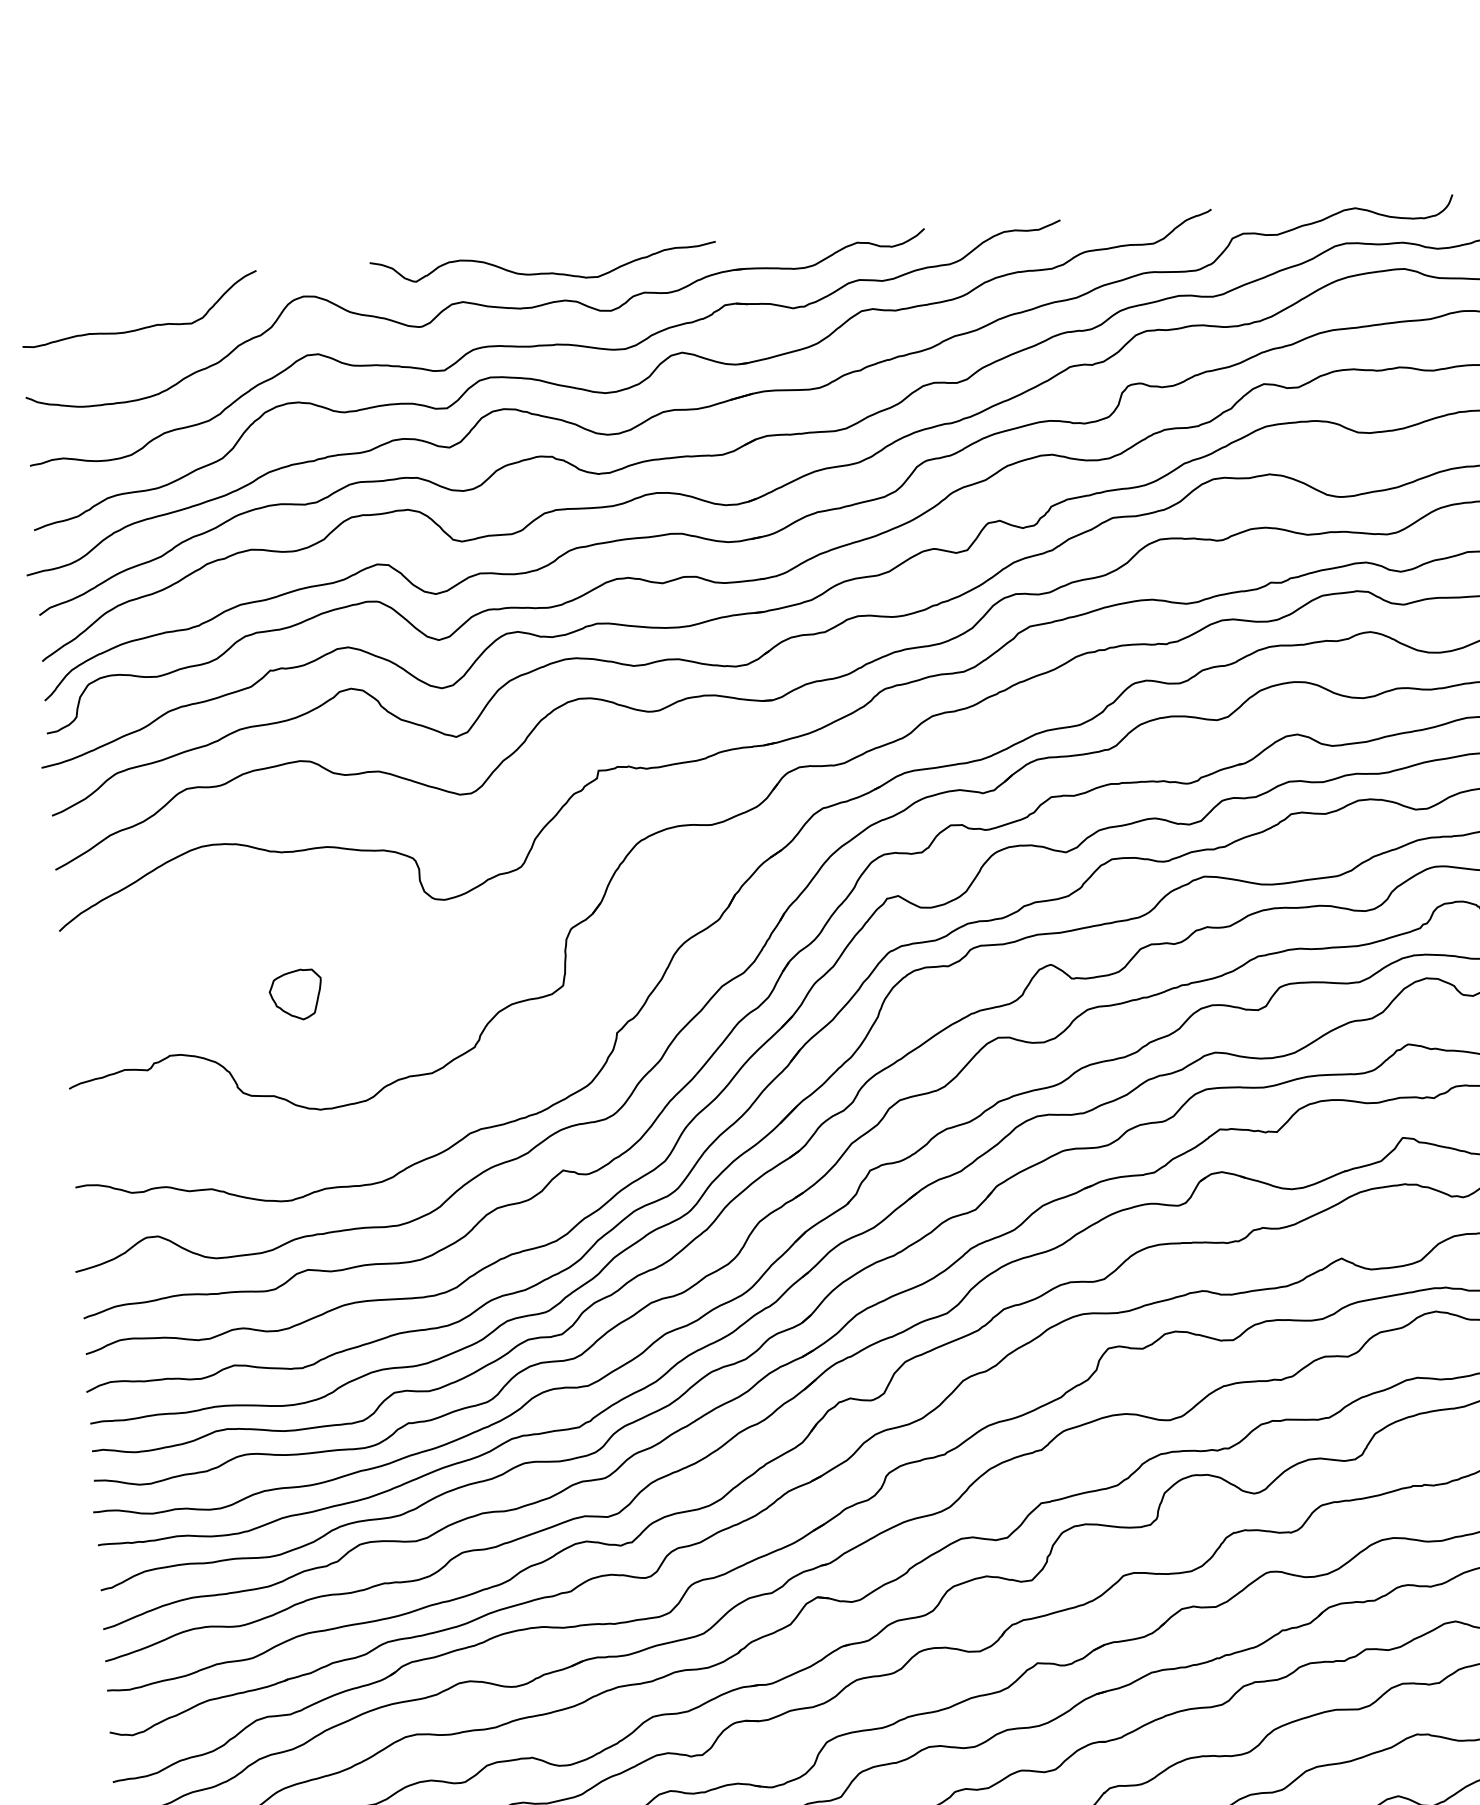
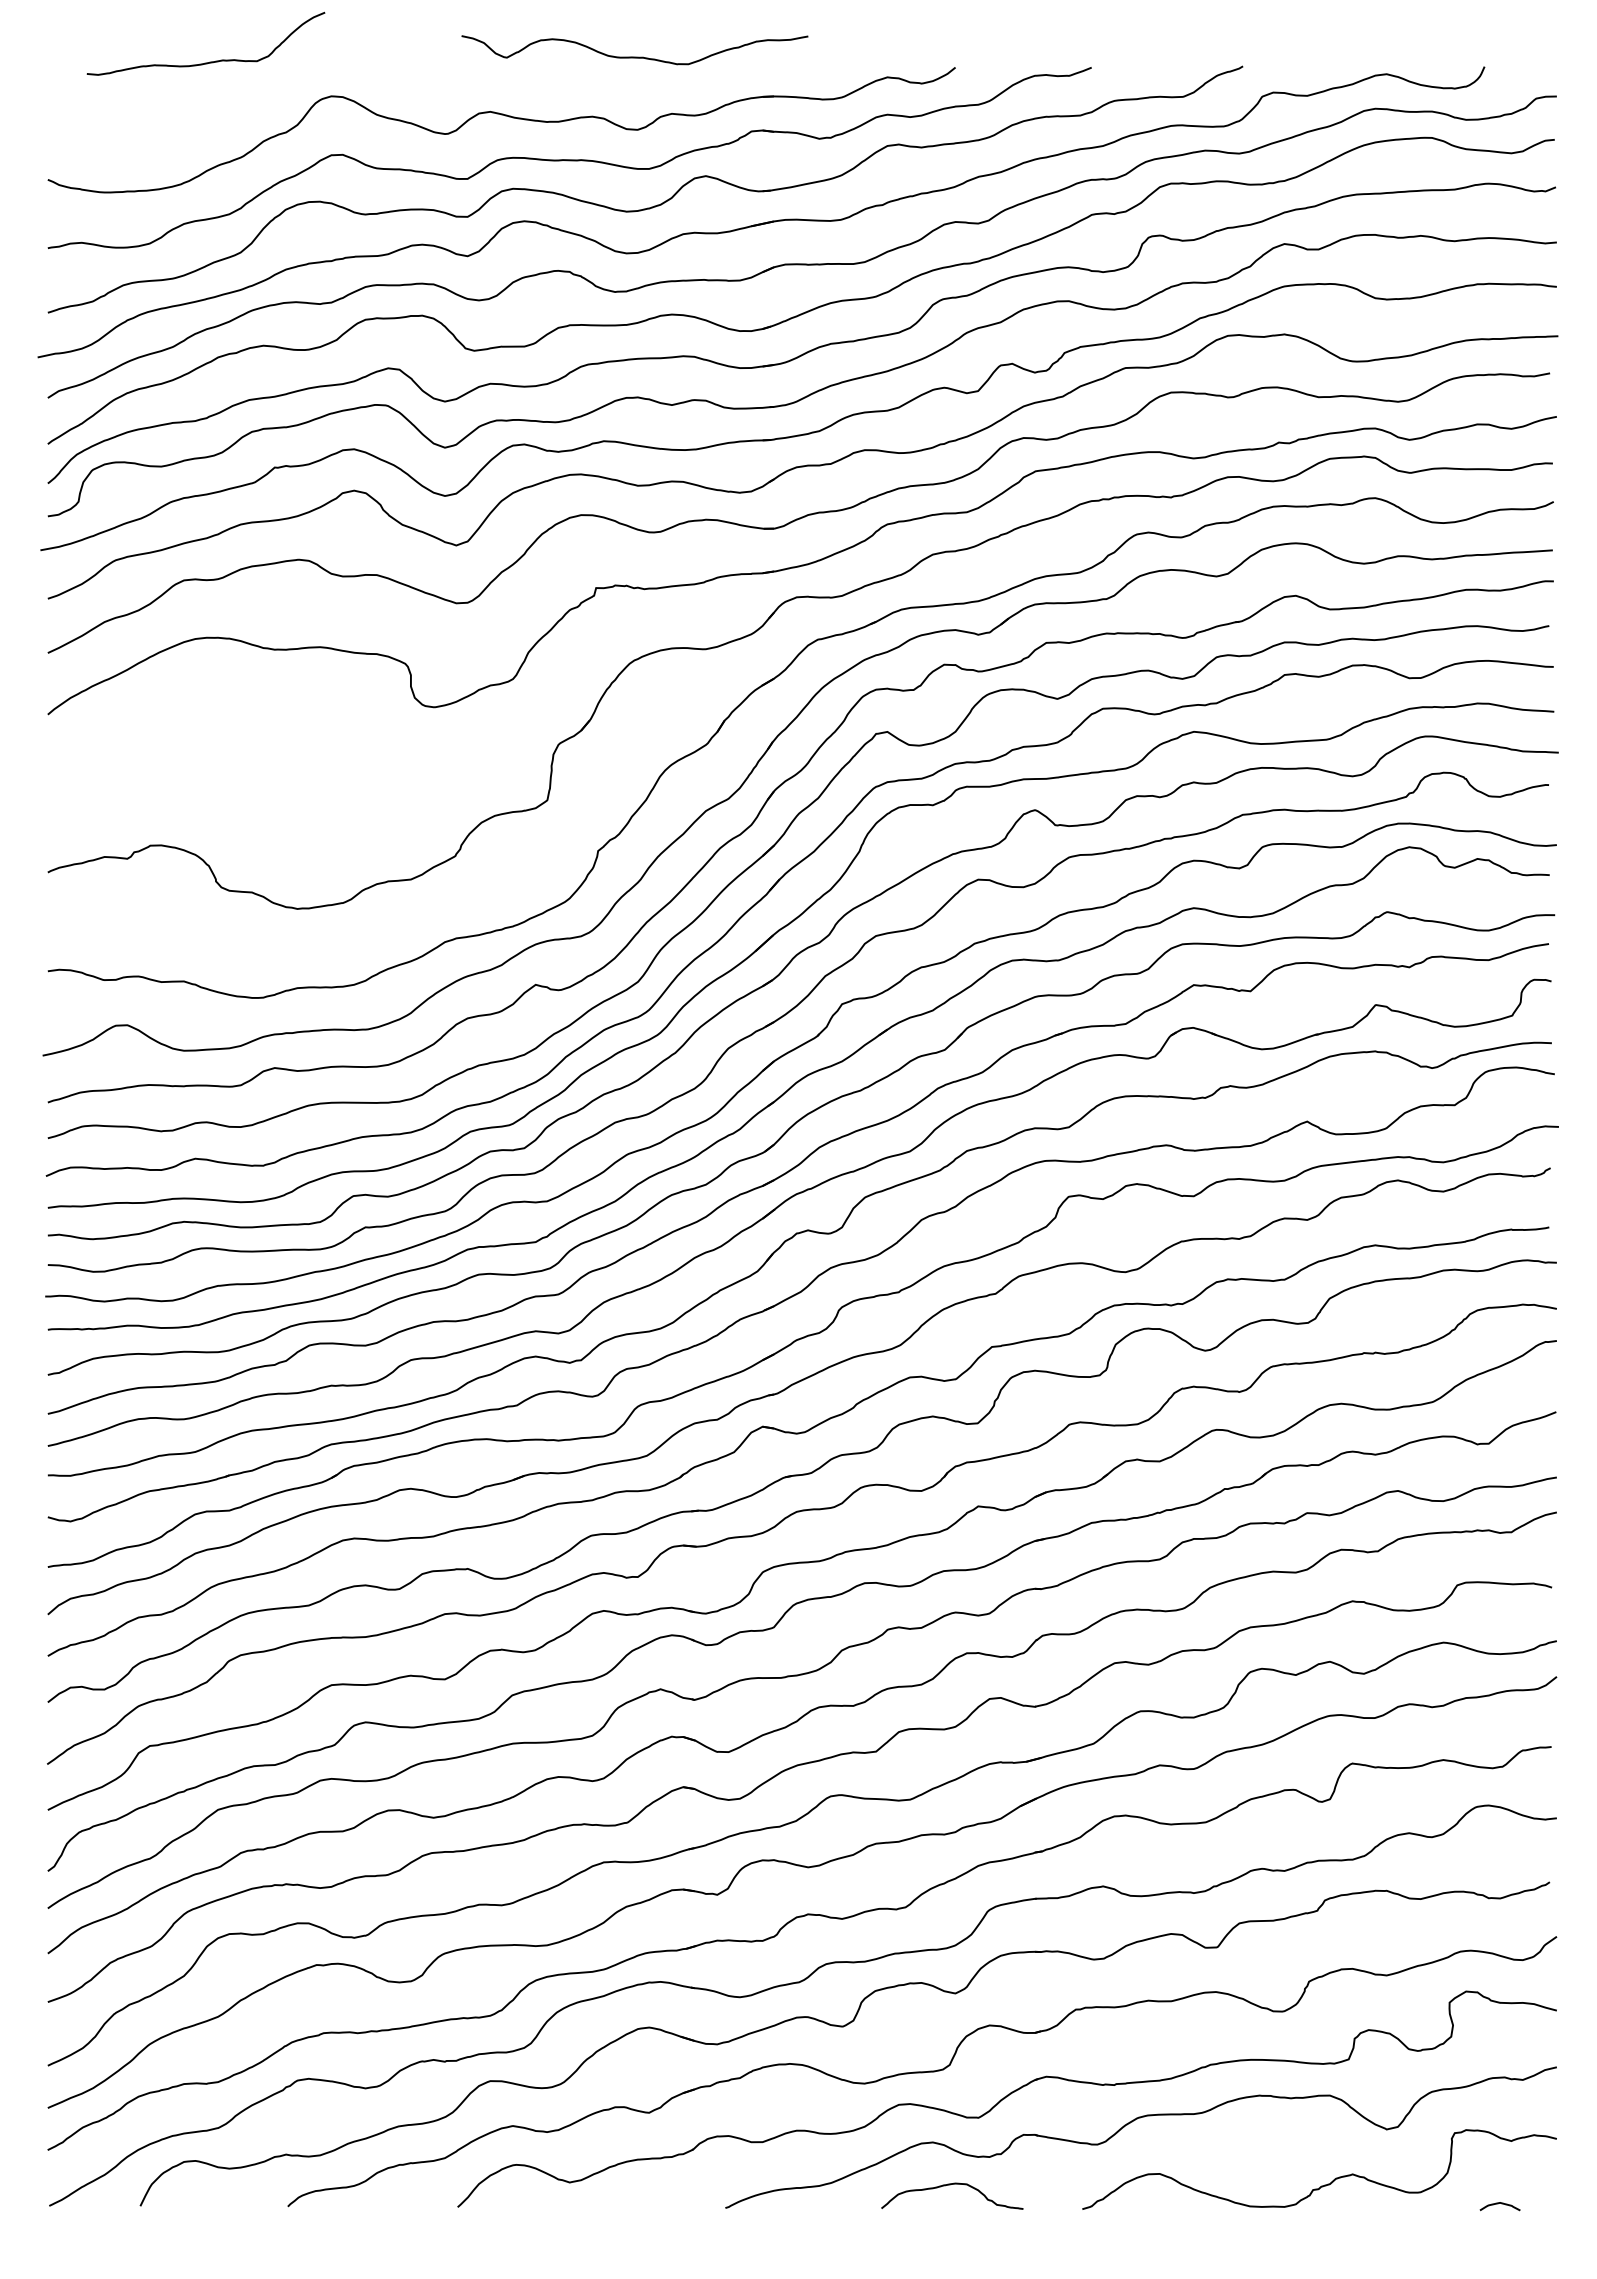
curve: (543, 272) -> (634, 56), moved
curve: (144, 326) -> (209, 61), moved
part: (295, 994) -> (279, 792), removed

